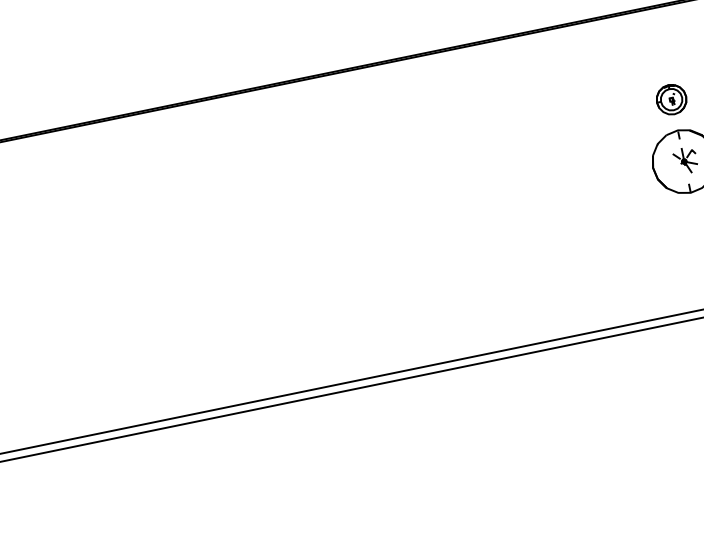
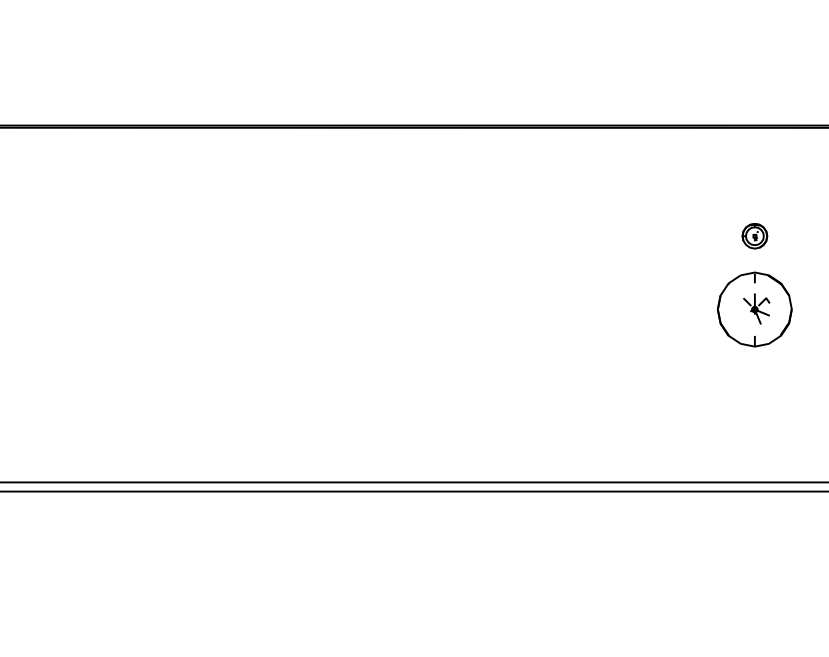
part: (671, 100) -> (754, 236), size x0.71

